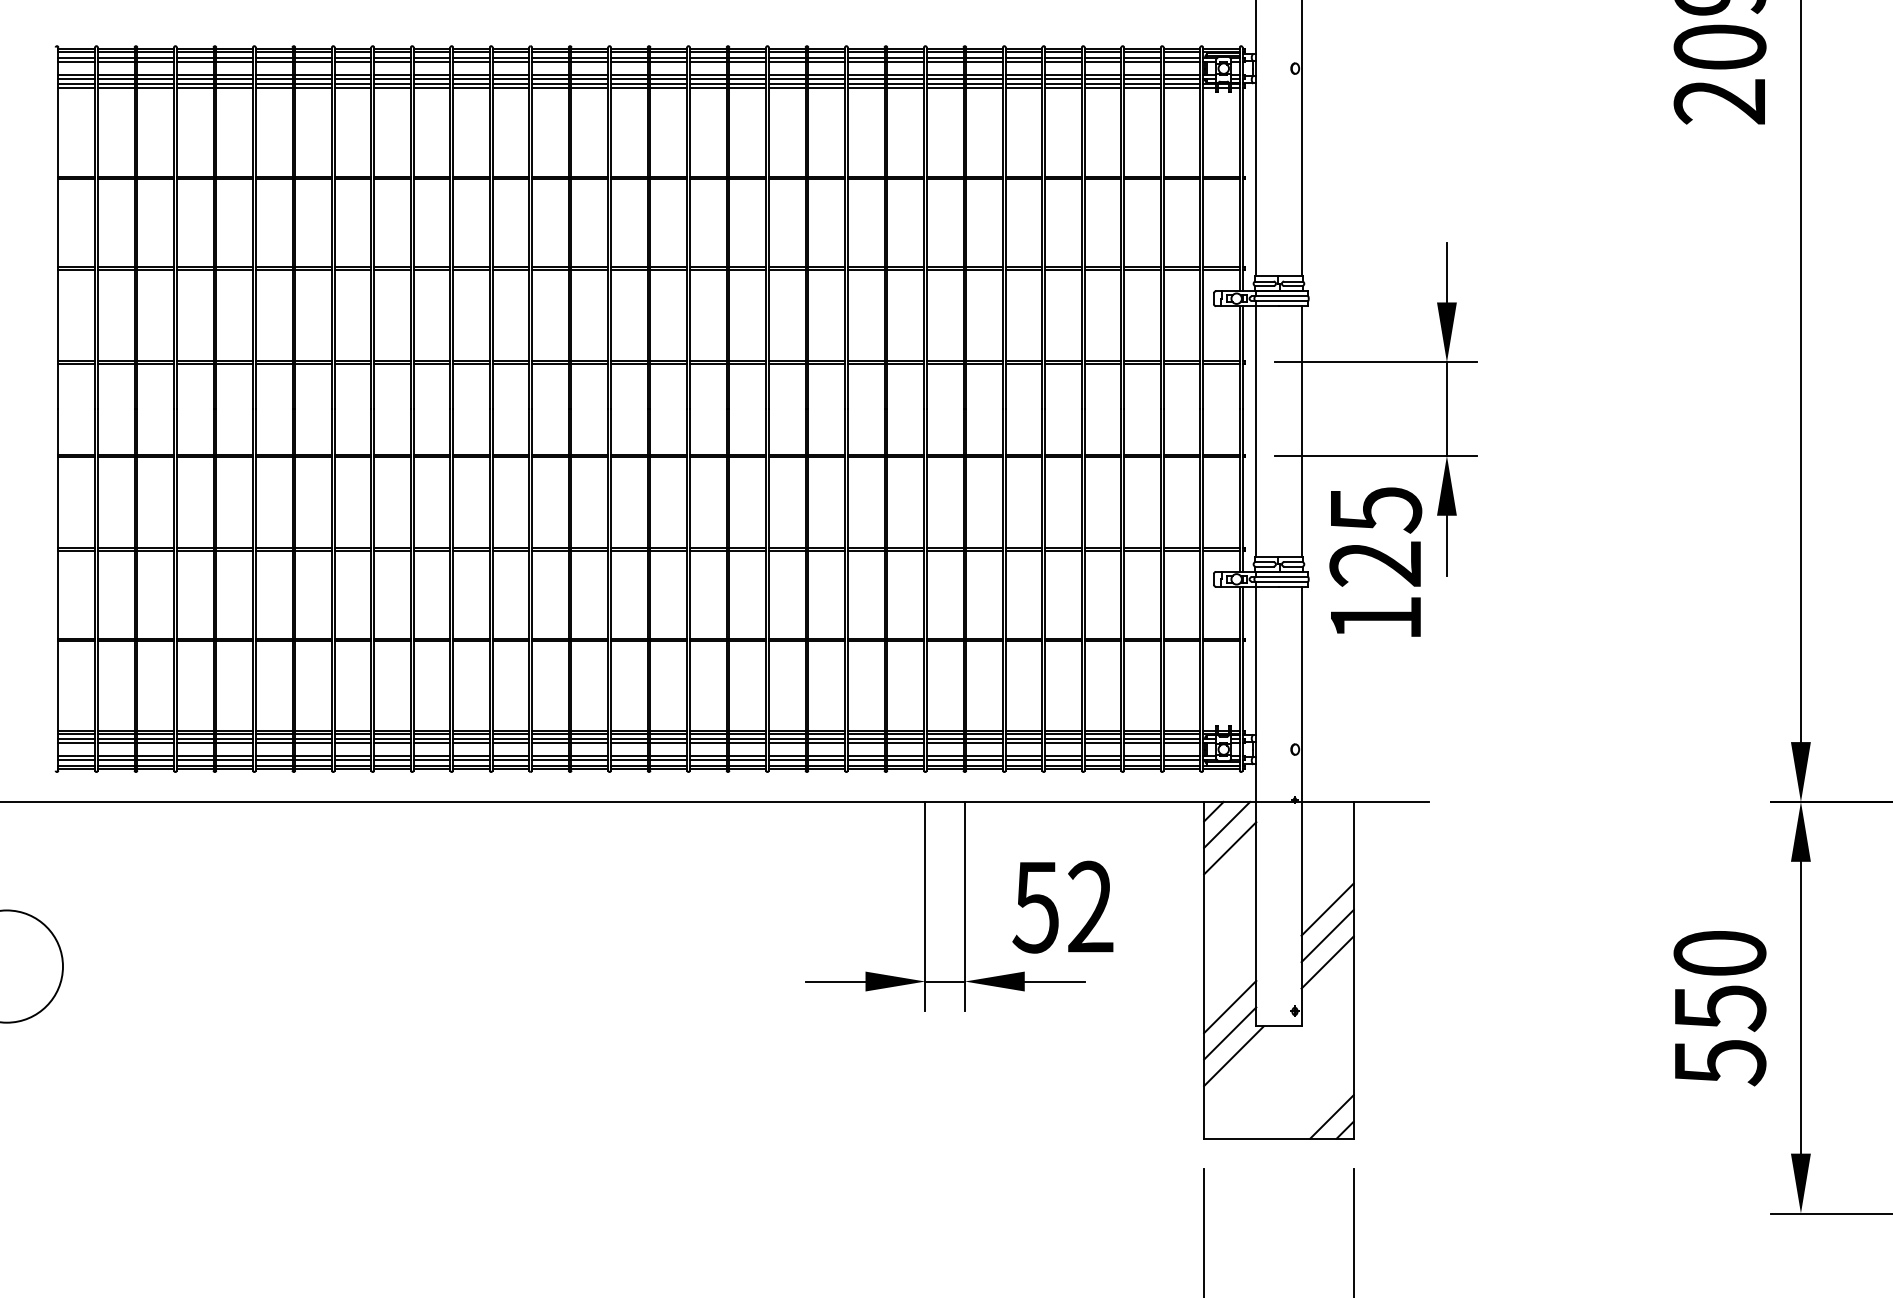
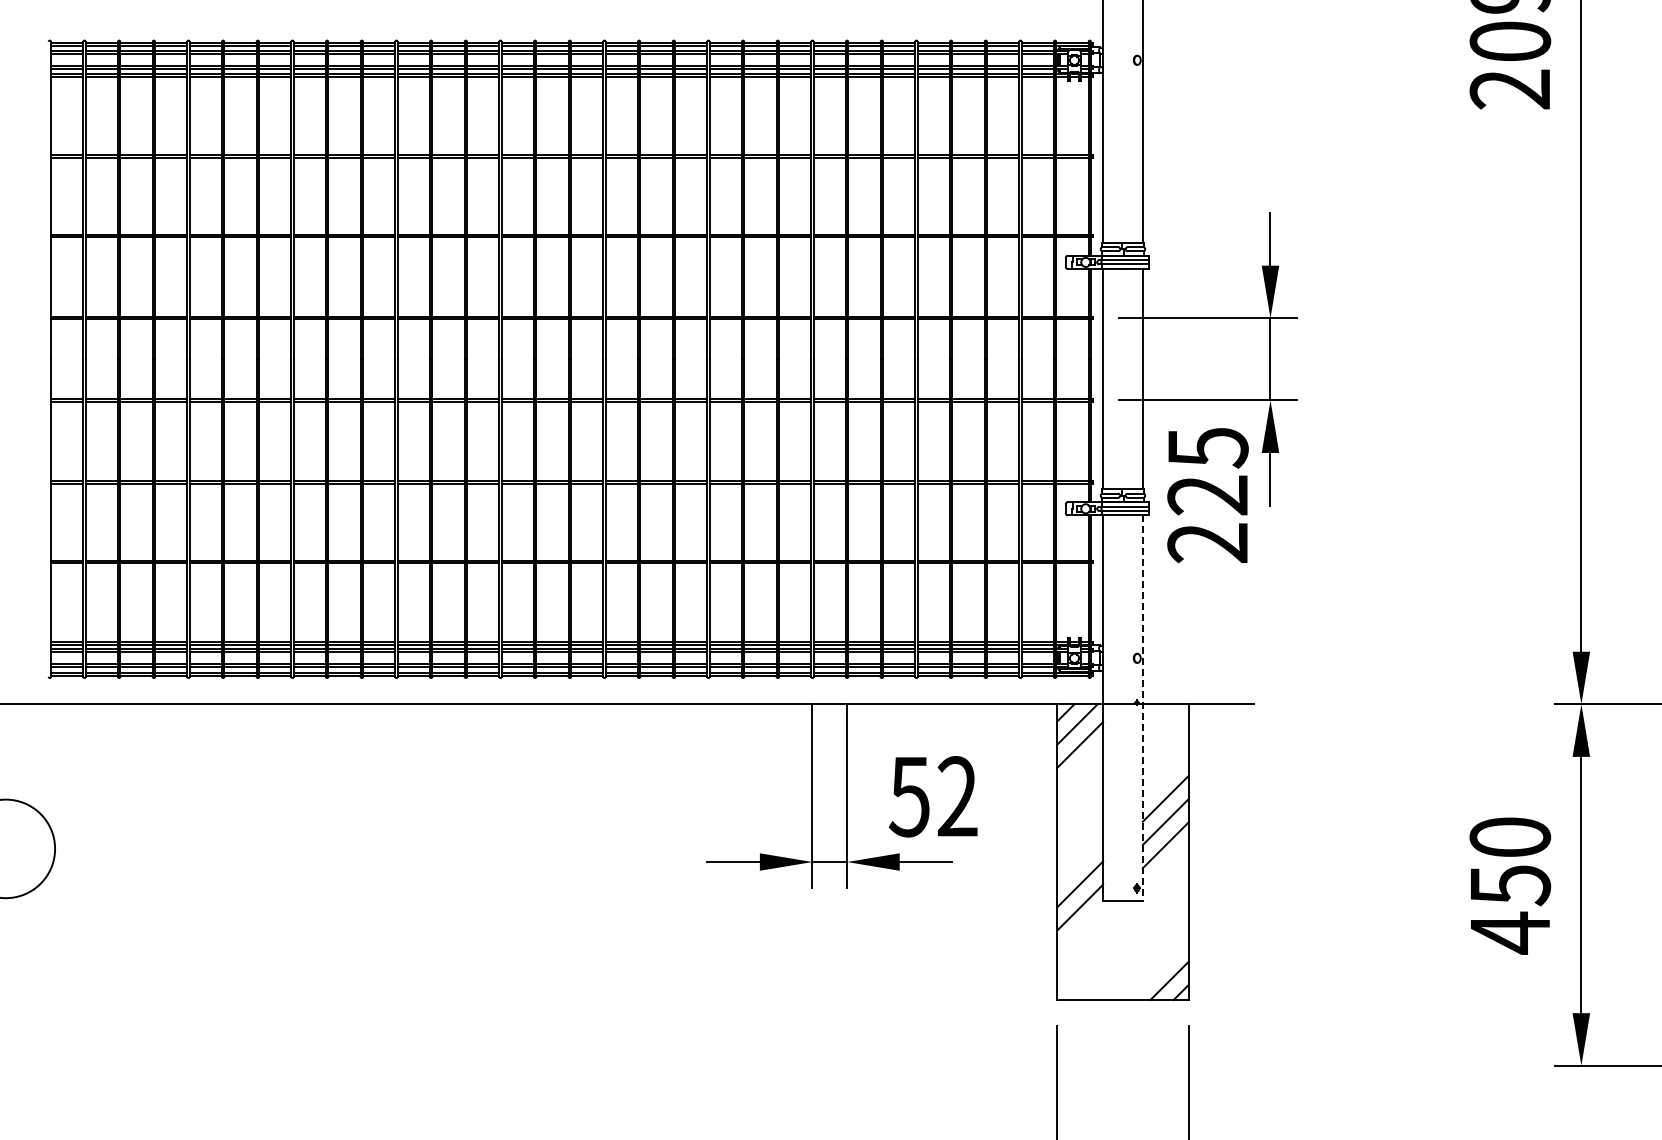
text: (1375, 618) -> (1207, 543), 125 -> 225
line: (1301, 806) -> (1142, 708), solid -> dashed
line: (1234, 1056) -> (1083, 927), removed
text: (1721, 1061) -> (1511, 932), 550 -> 450

